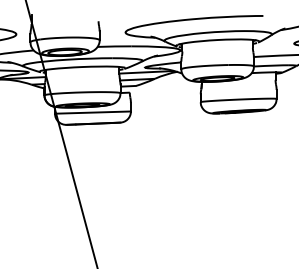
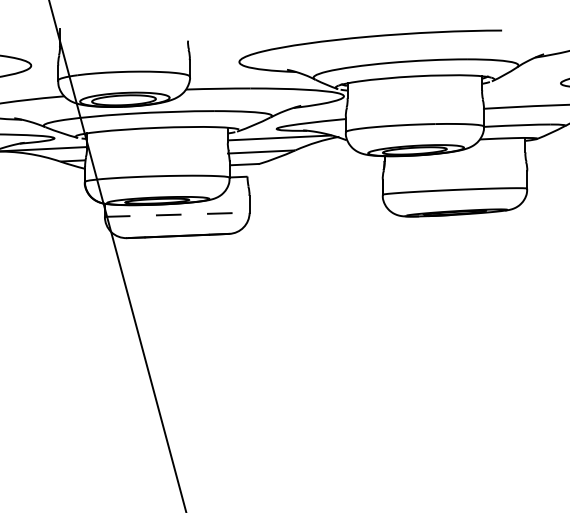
line: (92, 112) -> (176, 214), solid -> dashed

